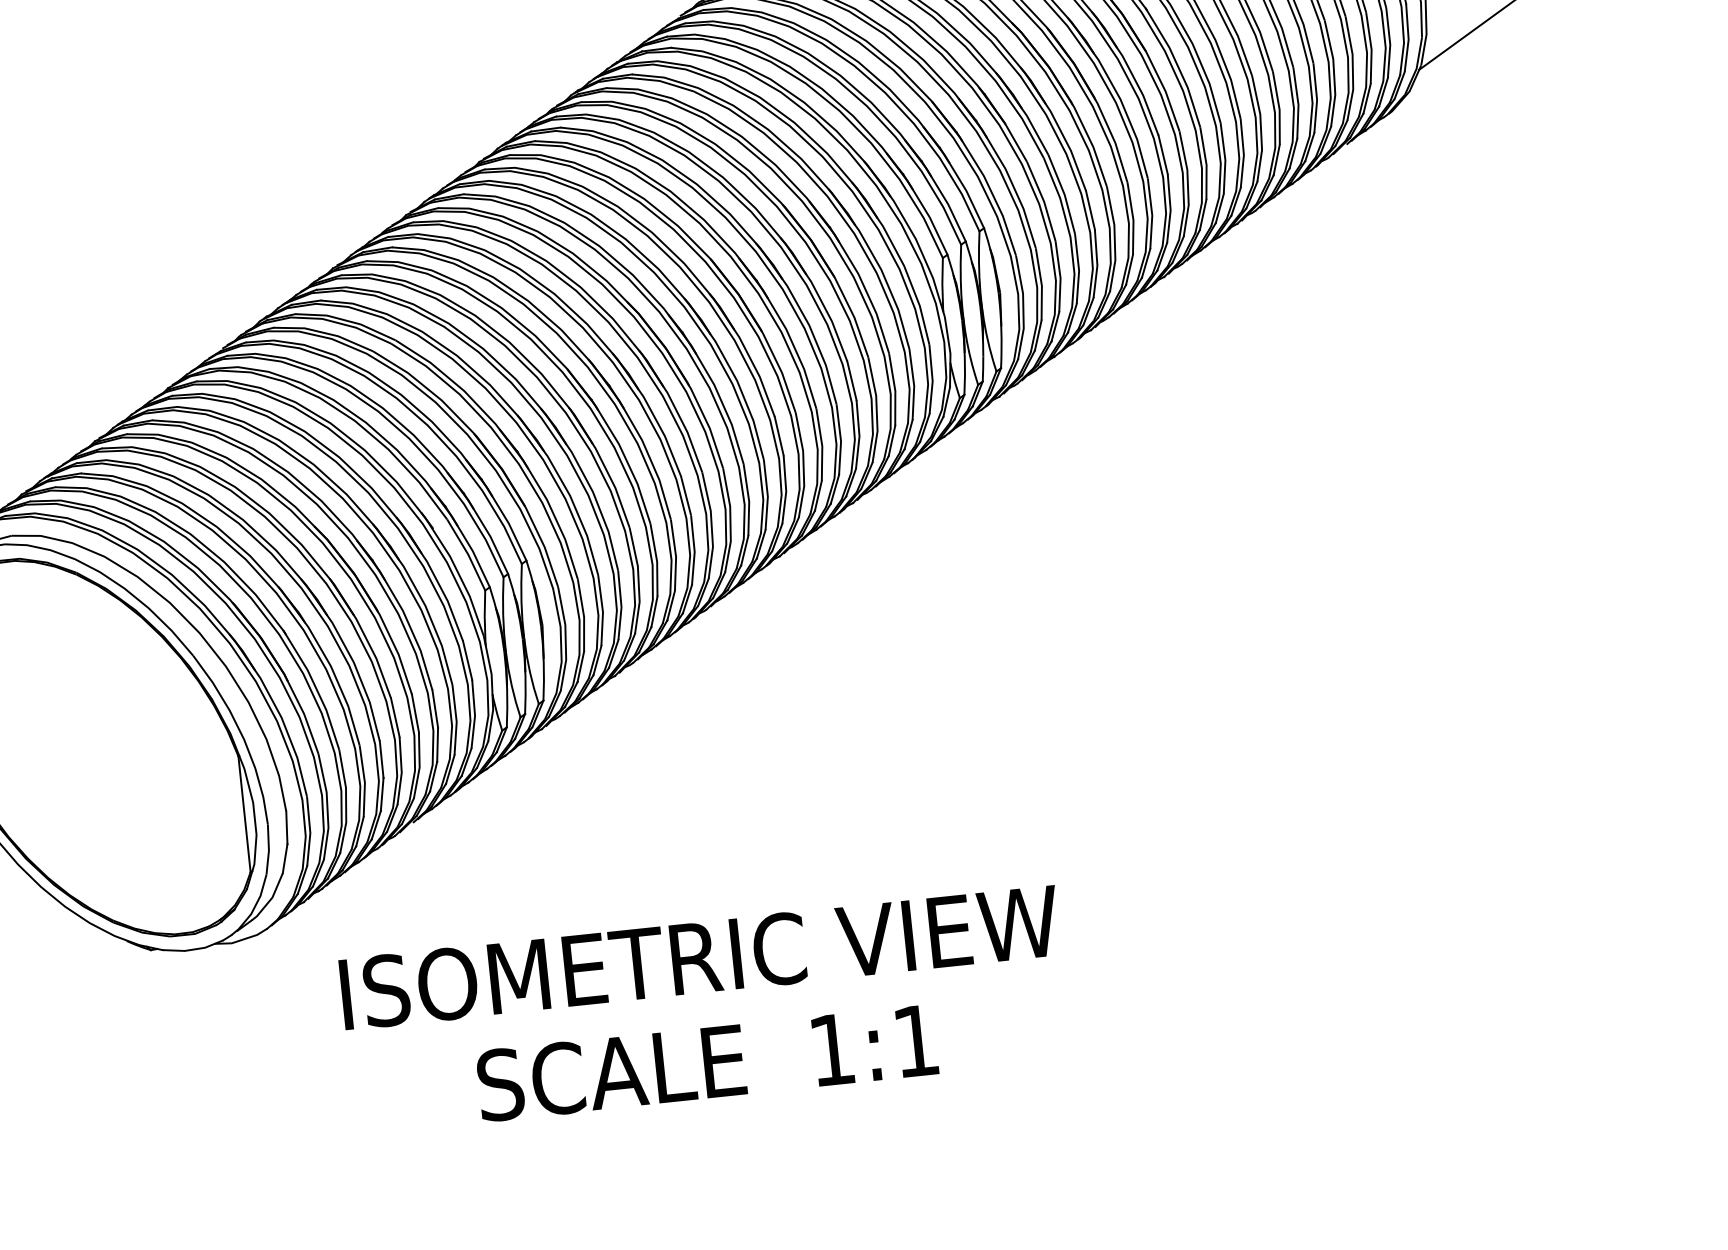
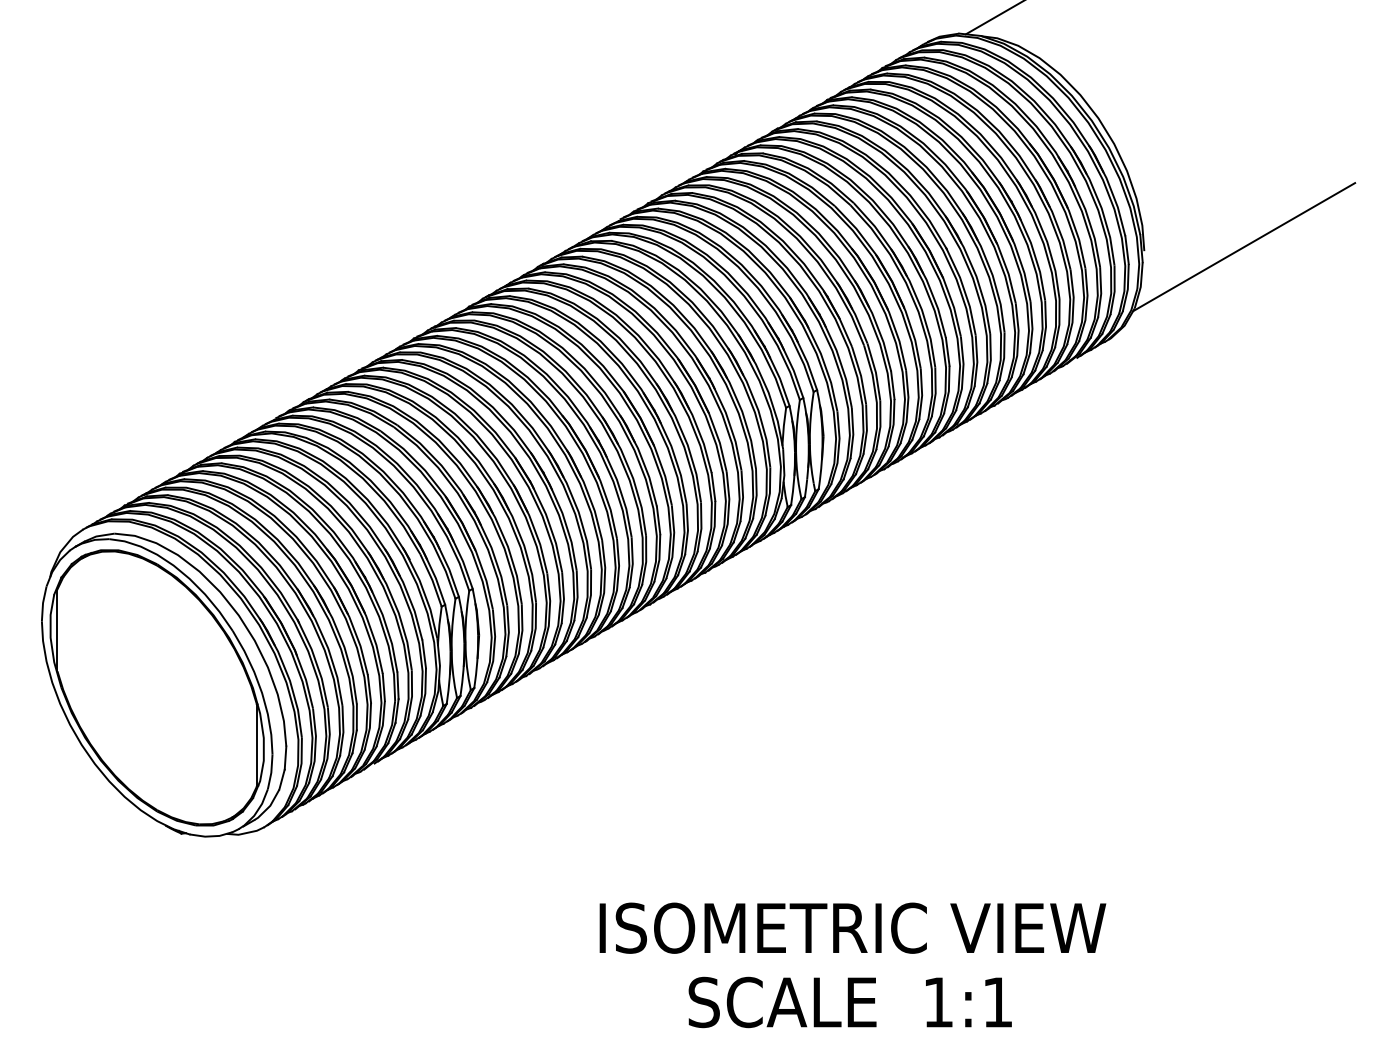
text: (705, 1010) -> (852, 965), moved

